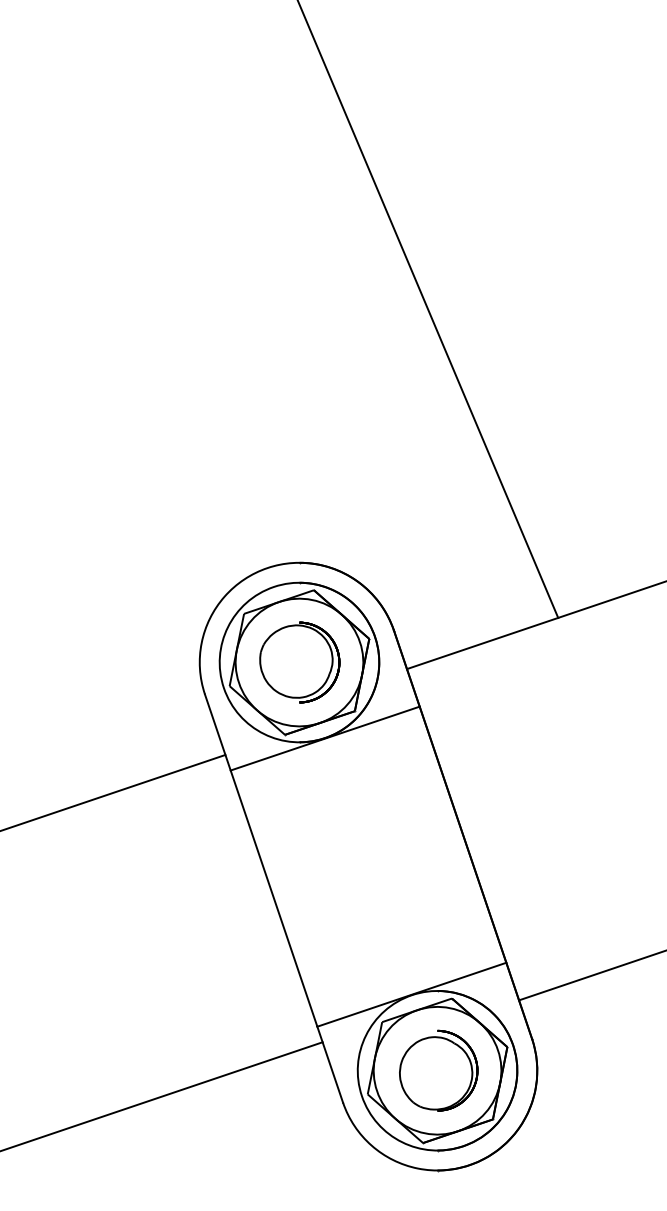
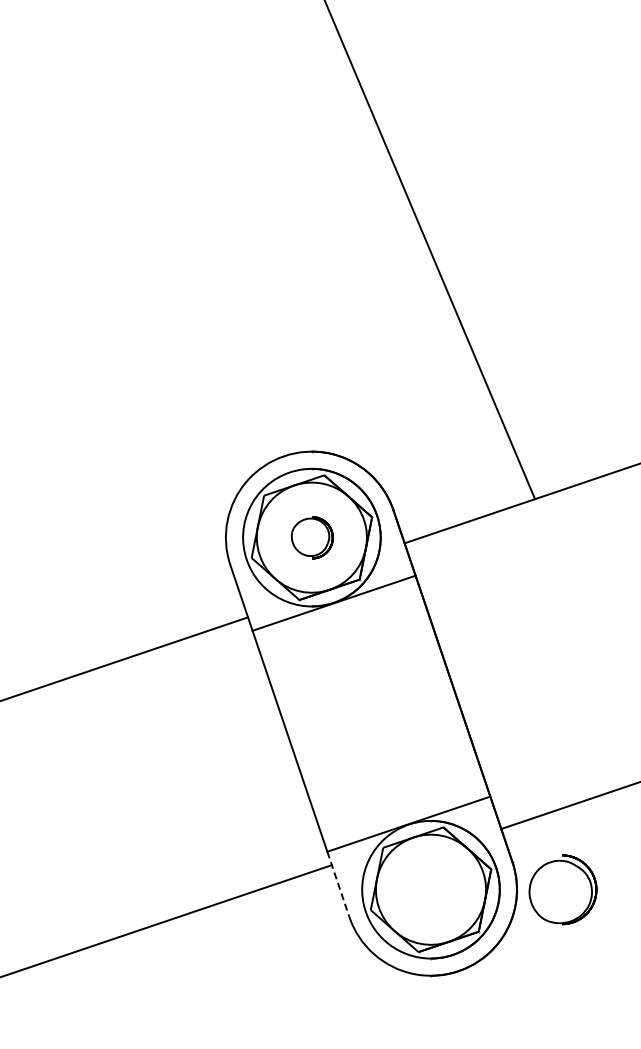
part: (300, 662) -> (312, 537), size x0.6
line: (330, 1064) -> (338, 884), solid -> dashed
part: (438, 1070) -> (562, 889), moved

